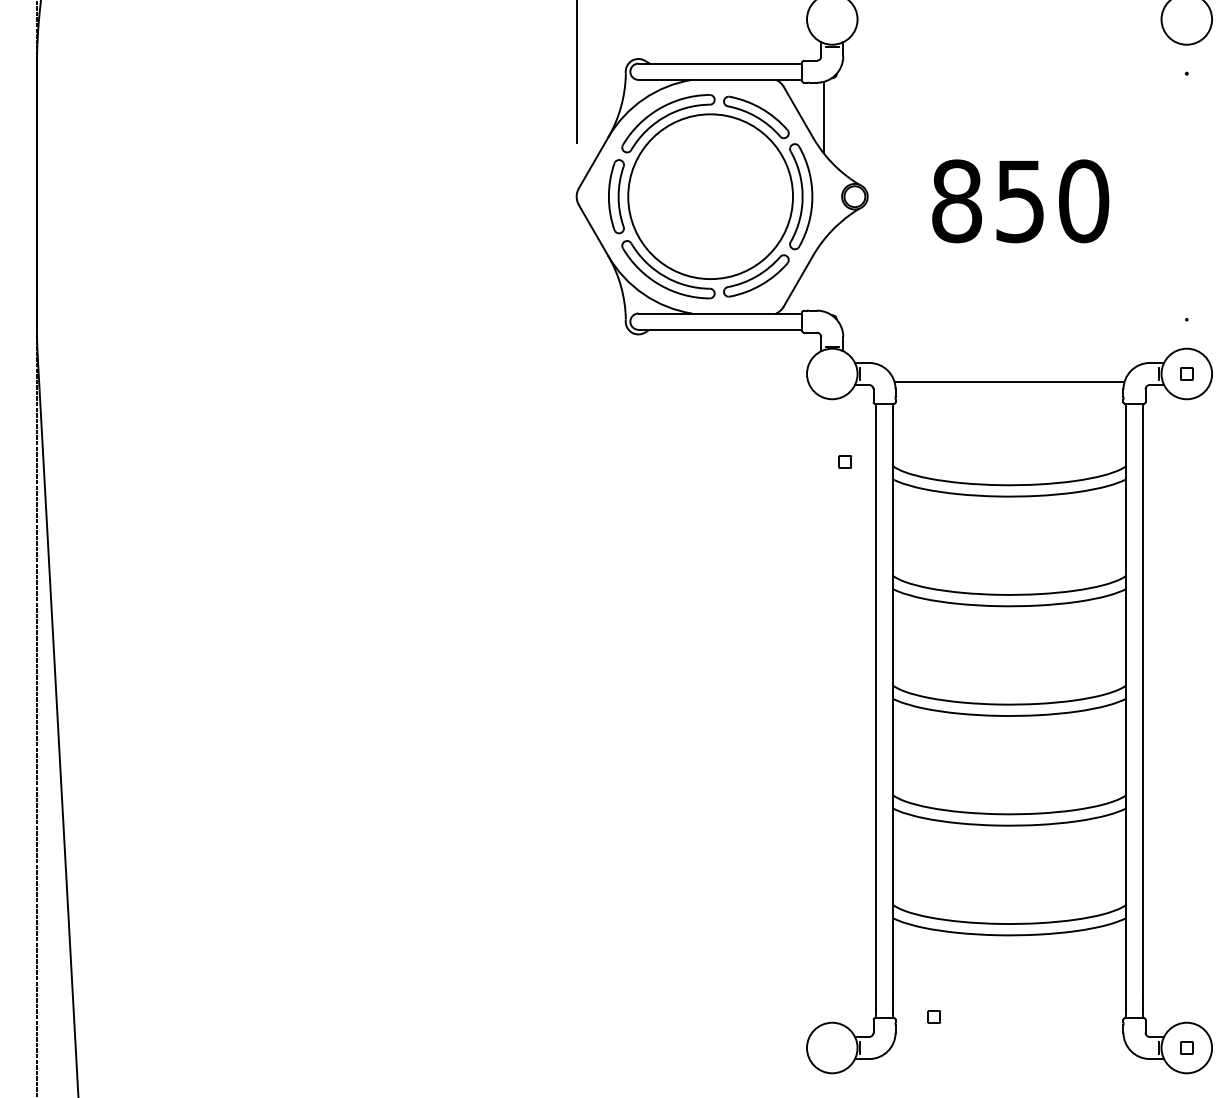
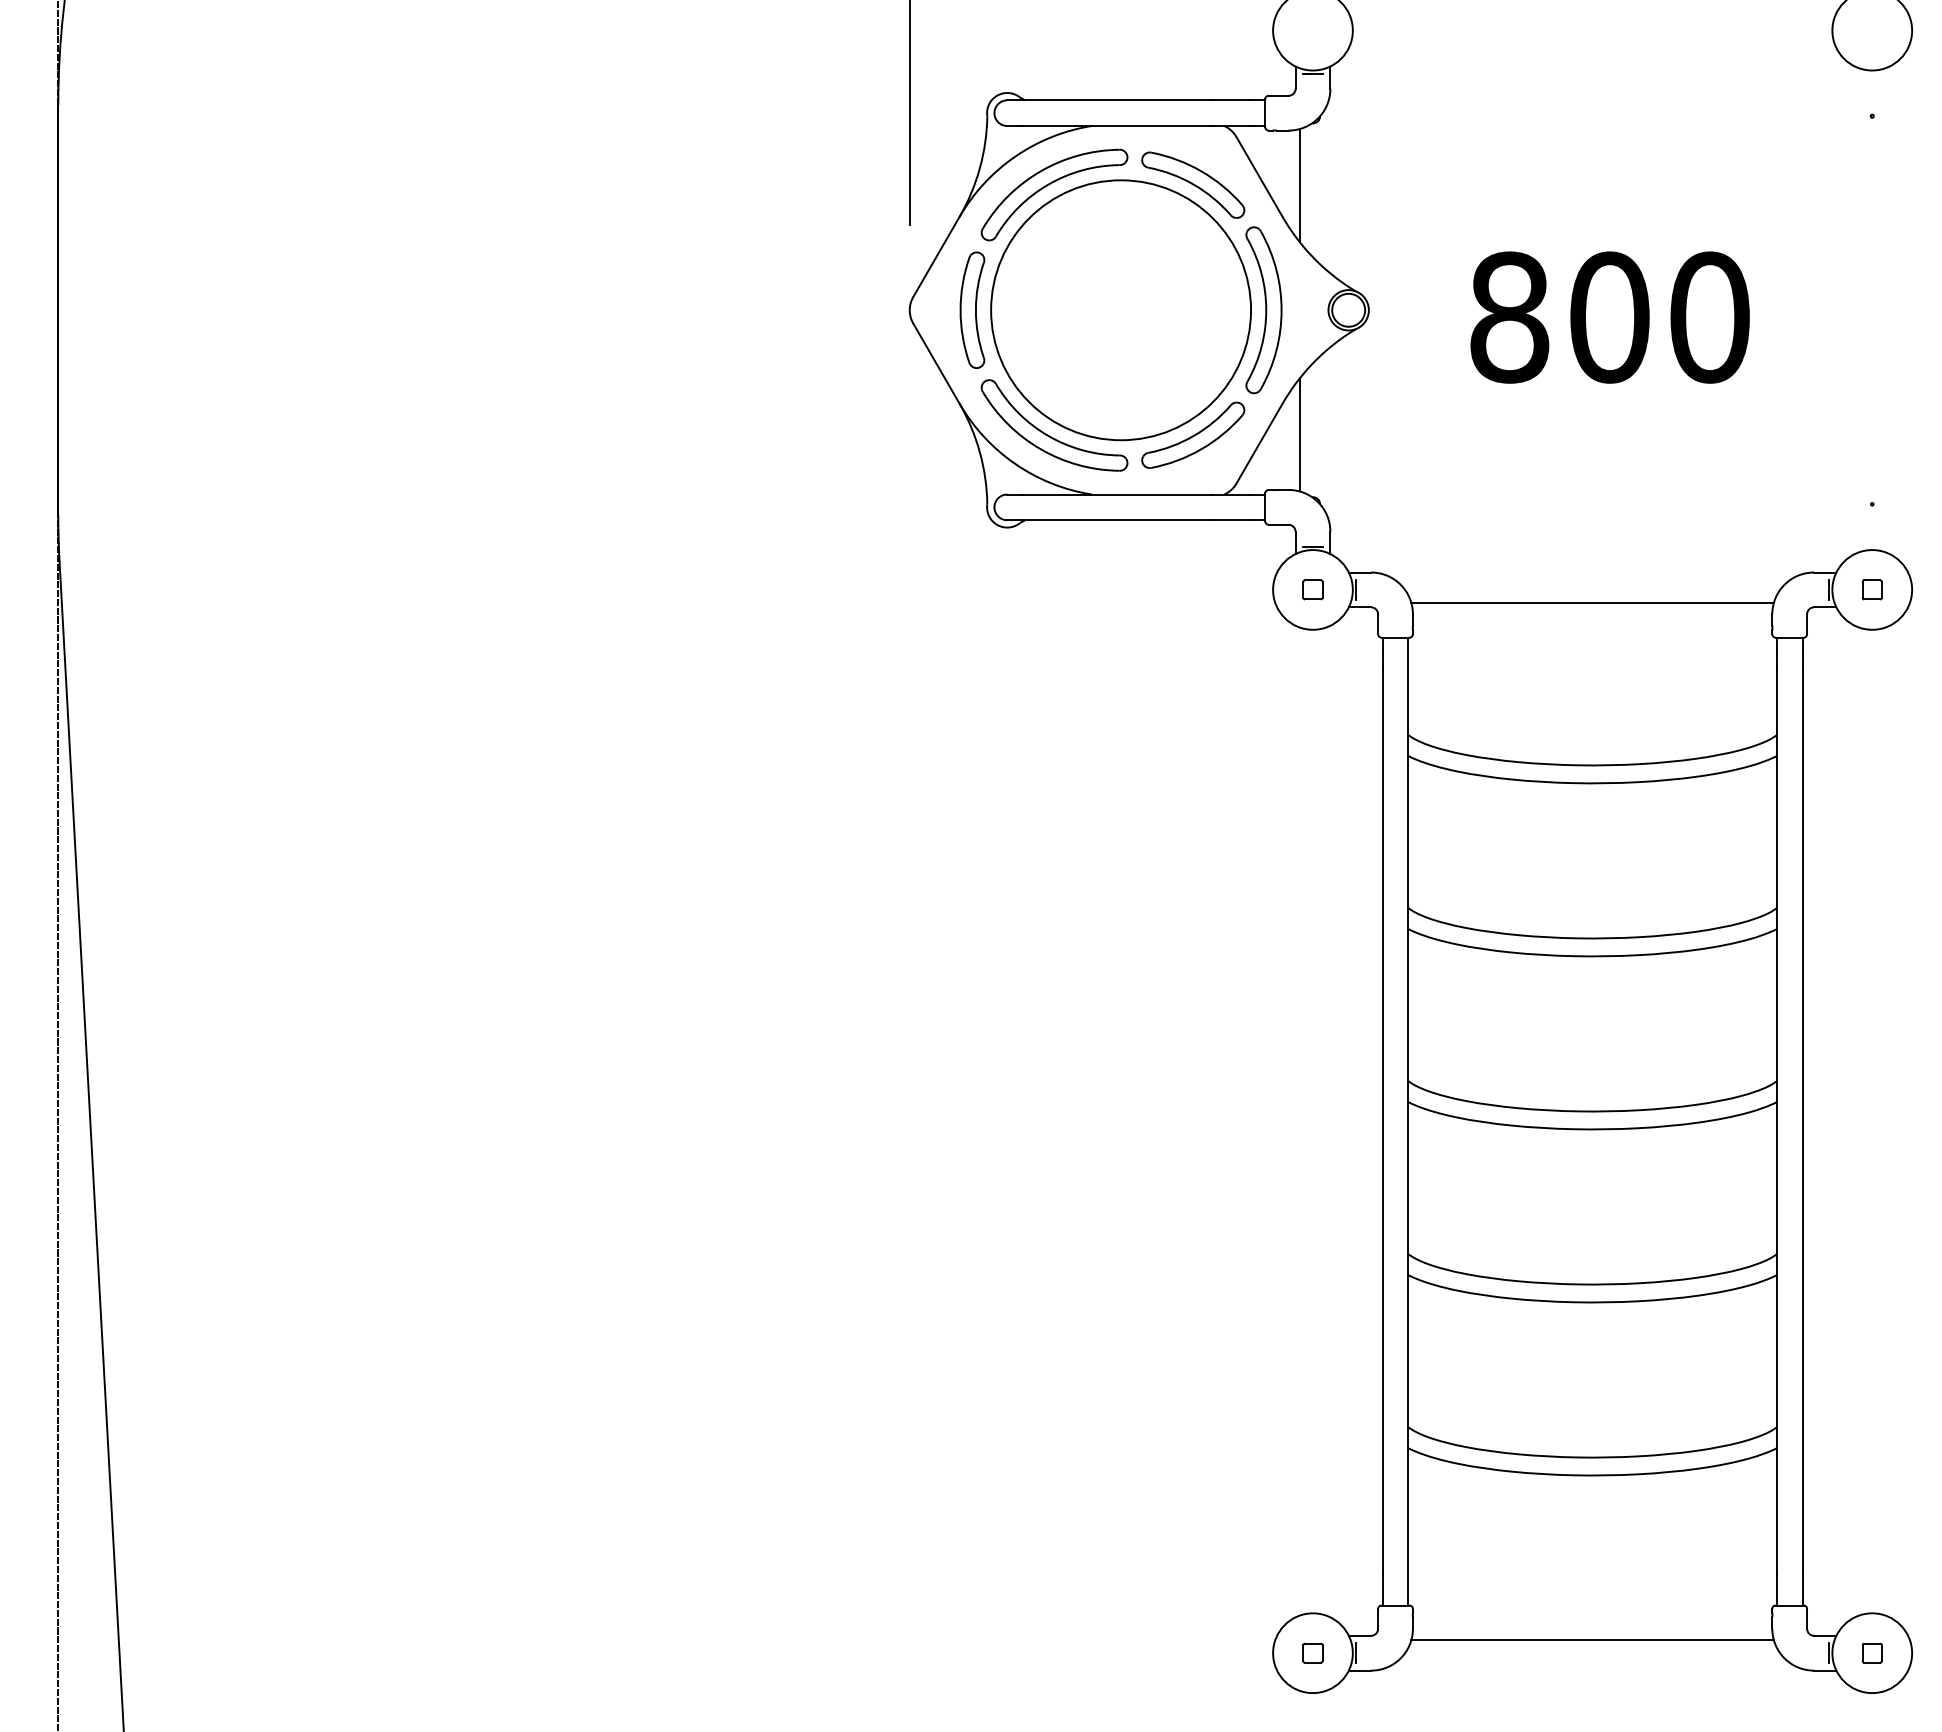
text: (1020, 201) -> (1609, 317), 850 -> 800
line: (823, 275) -> (1299, 434), added
part: (845, 461) -> (1313, 589), moved
part: (934, 1016) -> (1313, 1652), moved
line: (1009, 1039) -> (1592, 1639), added

